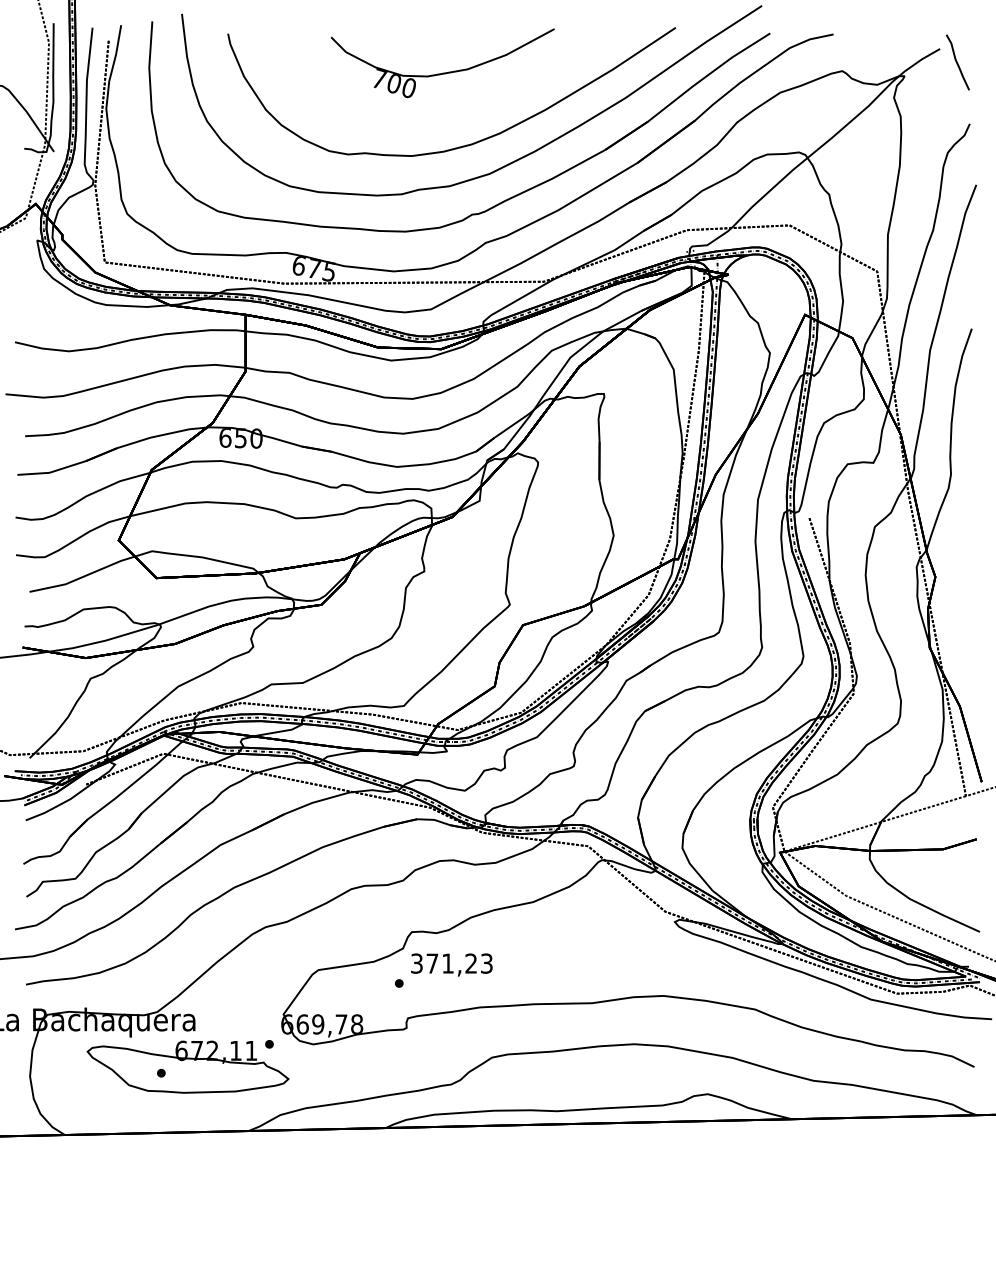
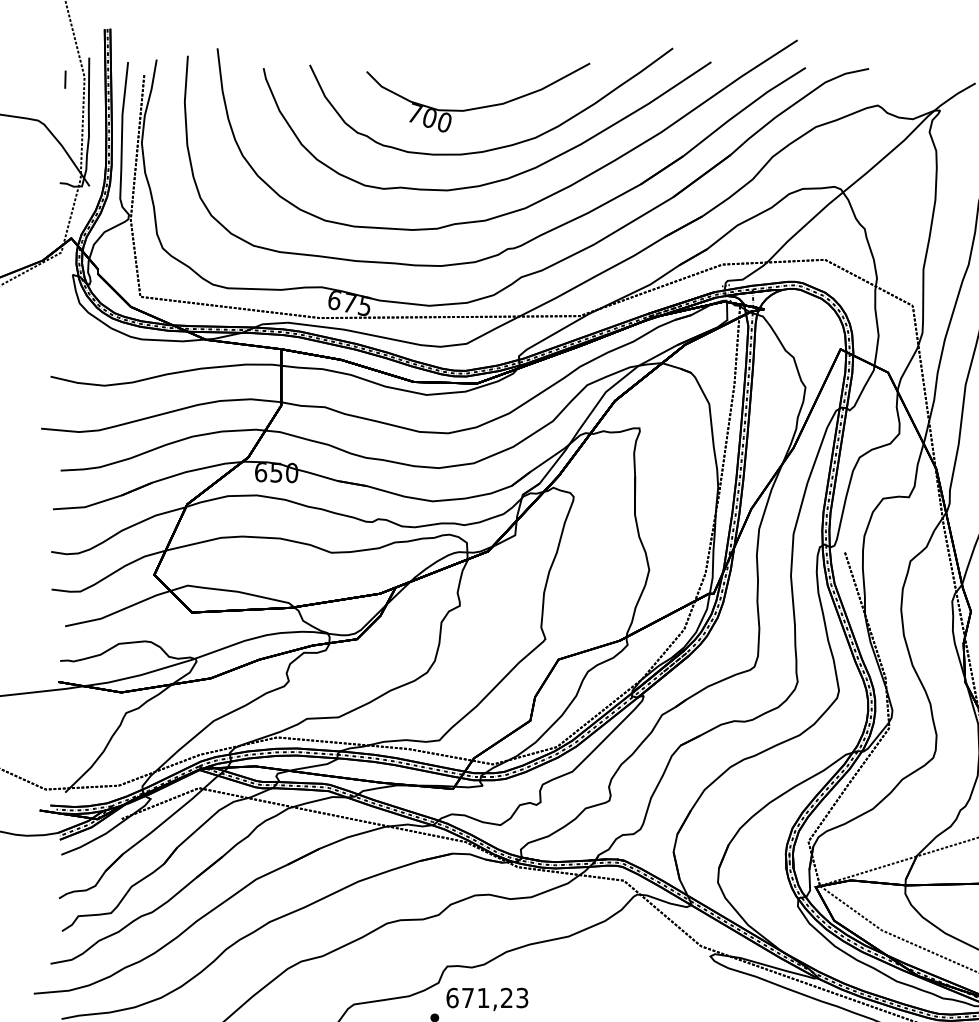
line: (29, 45) -> (65, 79), added
curve: (467, 111) -> (503, 145), added
text: (417, 963) -> (453, 997), 371,23 -> 671,23

